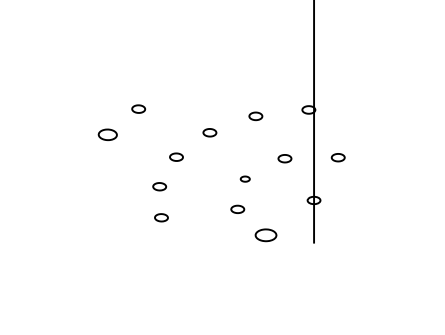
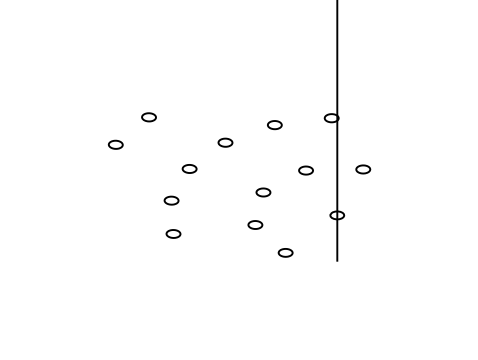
part: (107, 134) -> (115, 144), size x0.71
part: (245, 179) -> (263, 192), size x1.43
part: (265, 235) -> (285, 252), size x0.62

